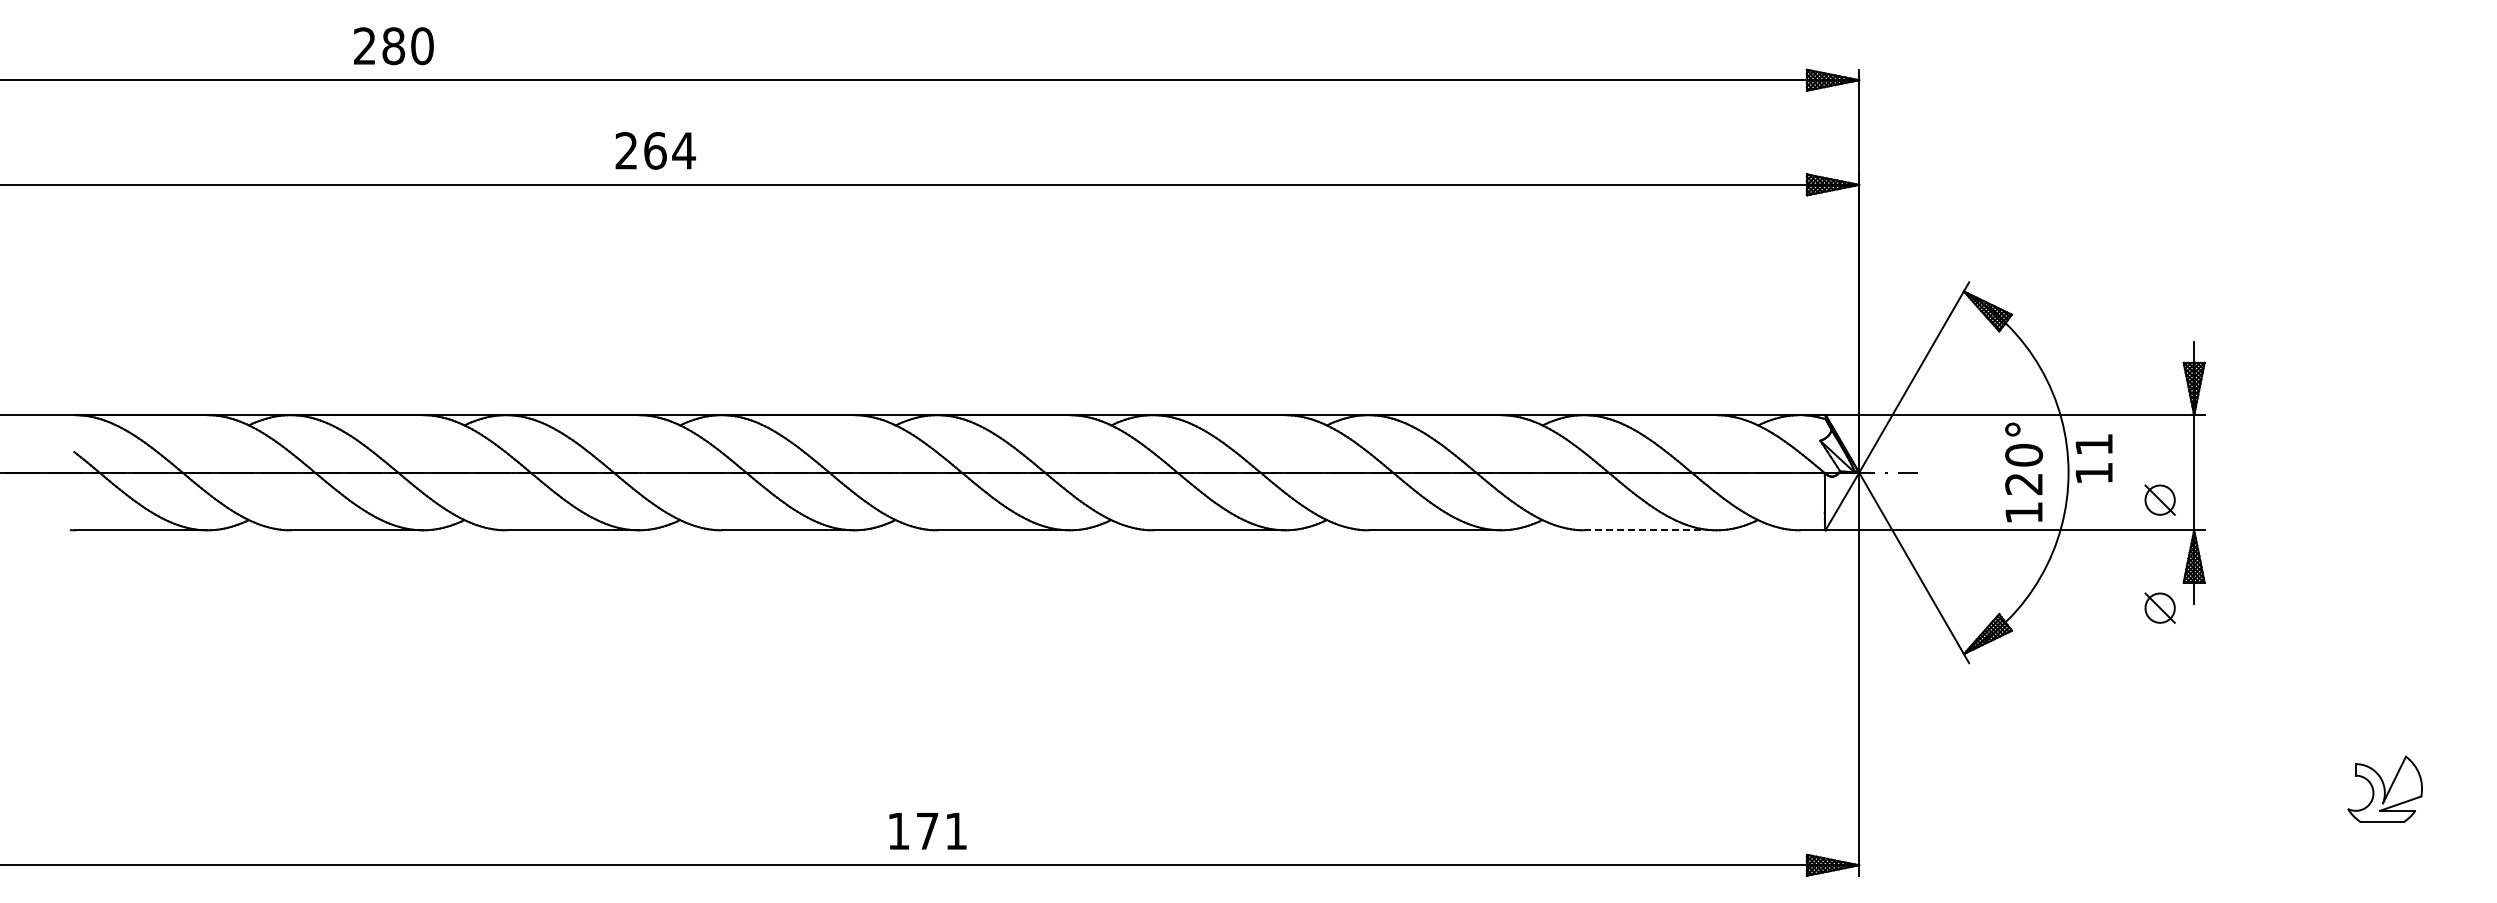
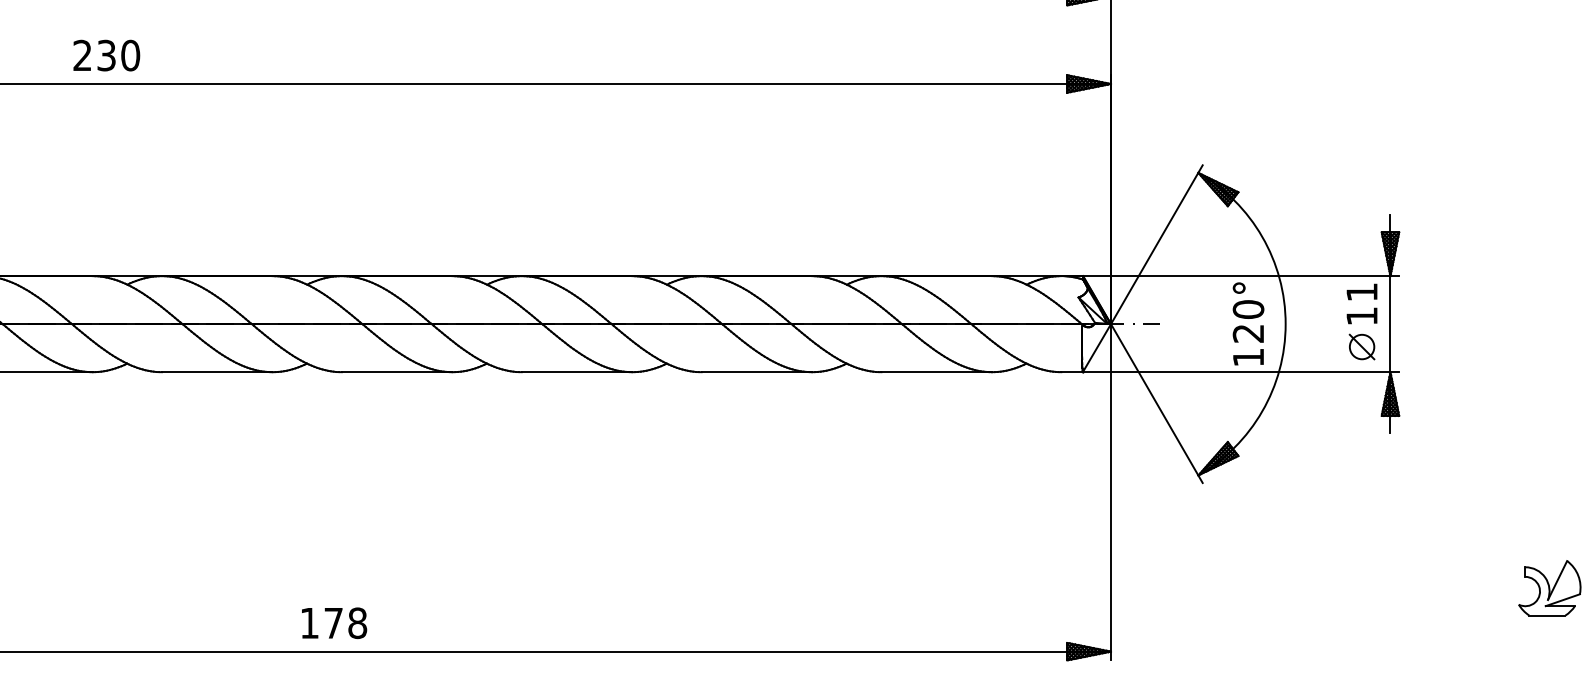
text: (670, 150) -> (119, 55), 264 -> 230
text: (2093, 458) -> (1361, 303), moved
line: (1650, 530) -> (936, 372), dashed -> solid
part: (2159, 607) -> (1361, 436), removed
text: (956, 831) -> (357, 623), 171 -> 178

